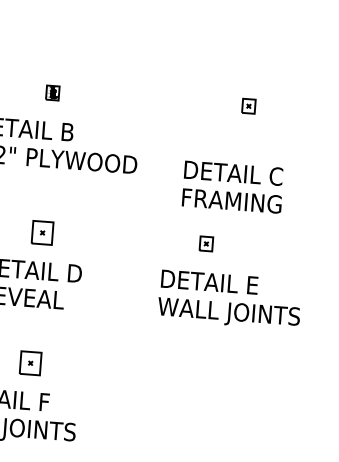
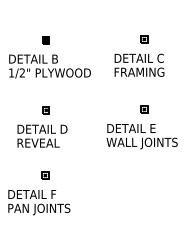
text: (233, 185) -> (139, 64), moved
part: (40, 233) -> (45, 110), size x0.62
part: (206, 243) -> (144, 109), moved
part: (31, 363) -> (45, 175), size x0.62

